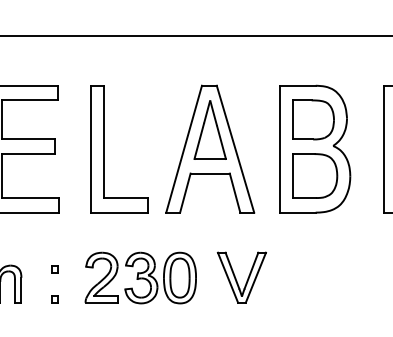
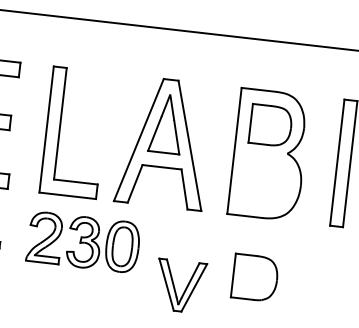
part: (315, 175) -> (255, 277), moved
part: (140, 277) -> (83, 241), moved
part: (241, 277) -> (179, 285), moved

